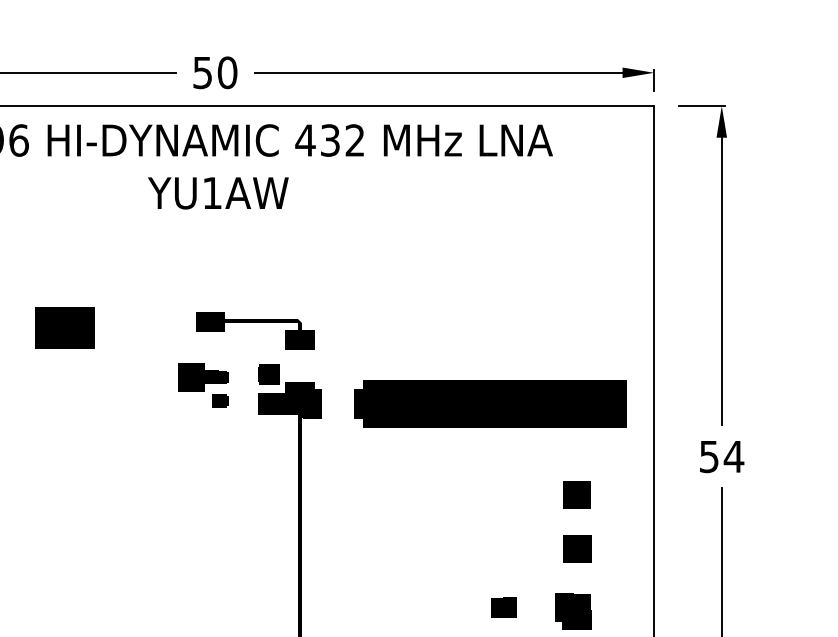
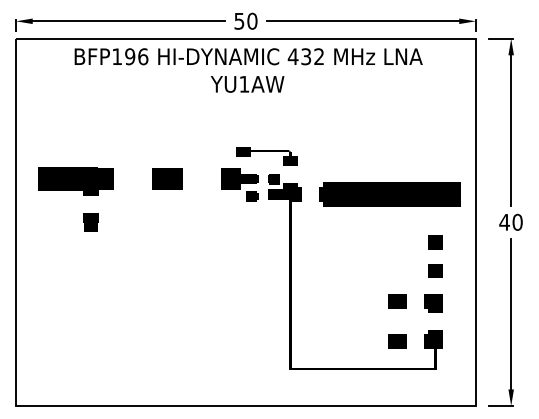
part: (65, 327) -> (167, 178), moved
part: (202, 384) -> (239, 184), size x1.43
text: (720, 455) -> (510, 221), 54 -> 40
part: (504, 607) -> (397, 301), size x1.43

